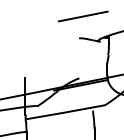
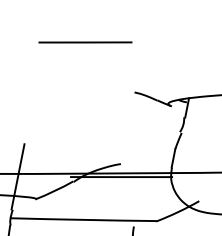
line: (83, 16) -> (85, 42), moved

